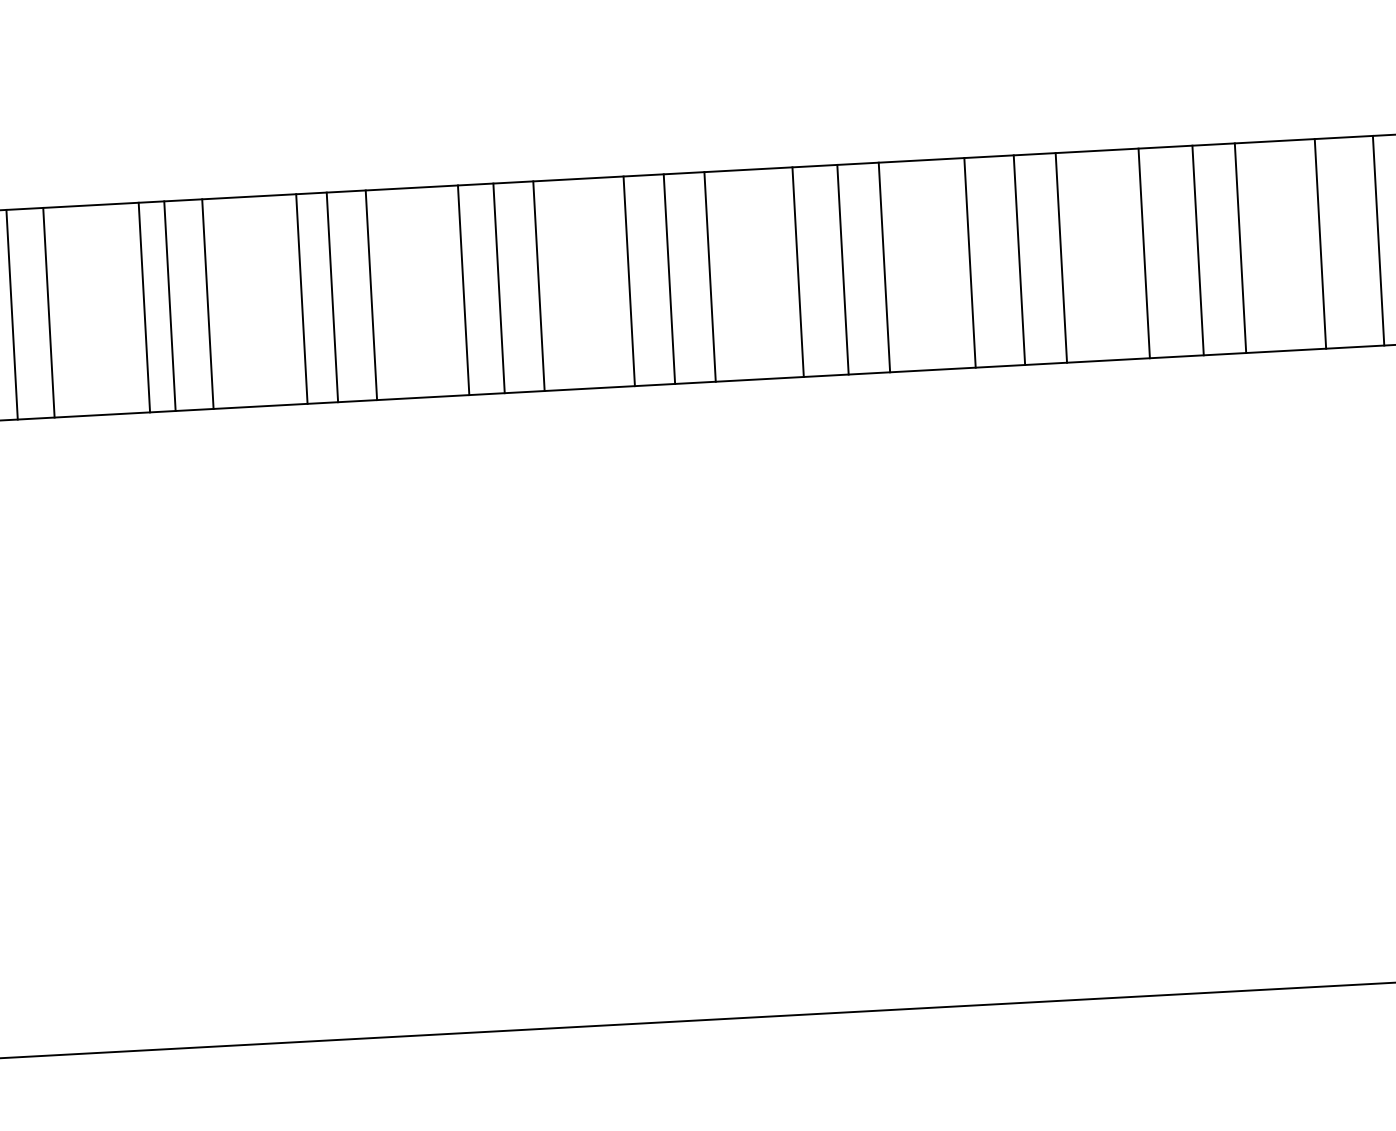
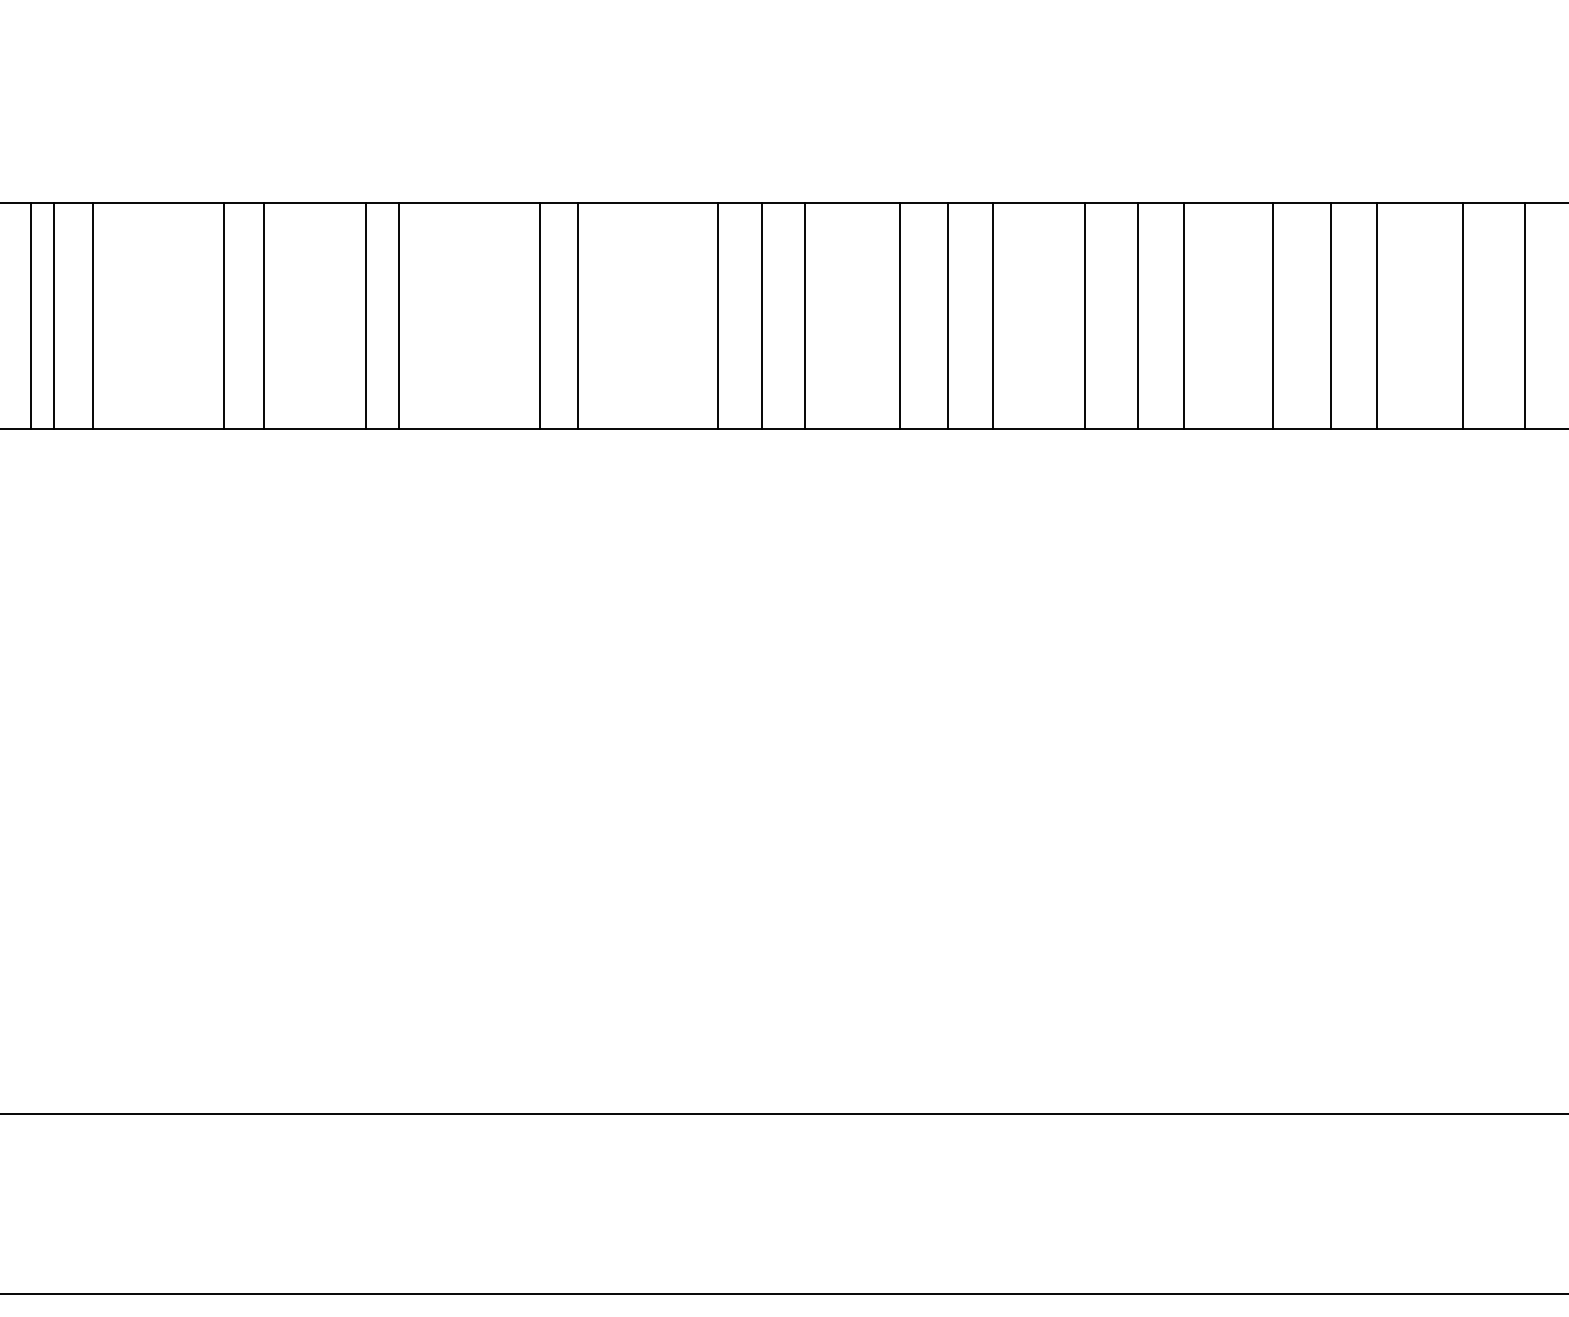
line: (539, 285) -> (621, 315), removed
line: (371, 294) -> (440, 315), removed
line: (144, 307) -> (196, 315), removed

